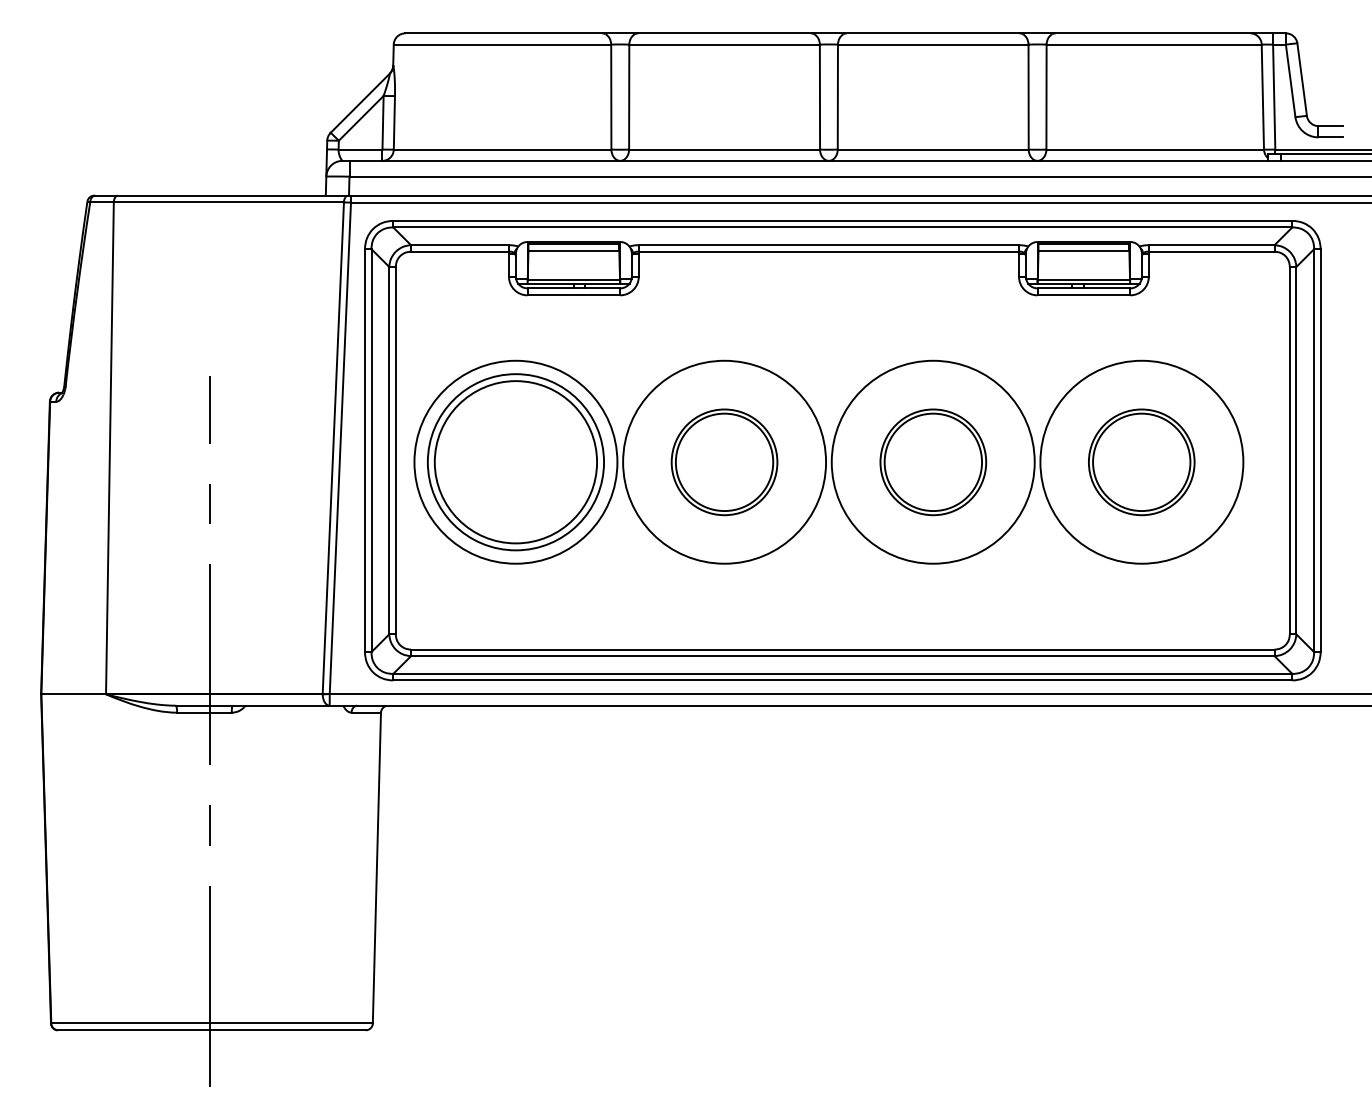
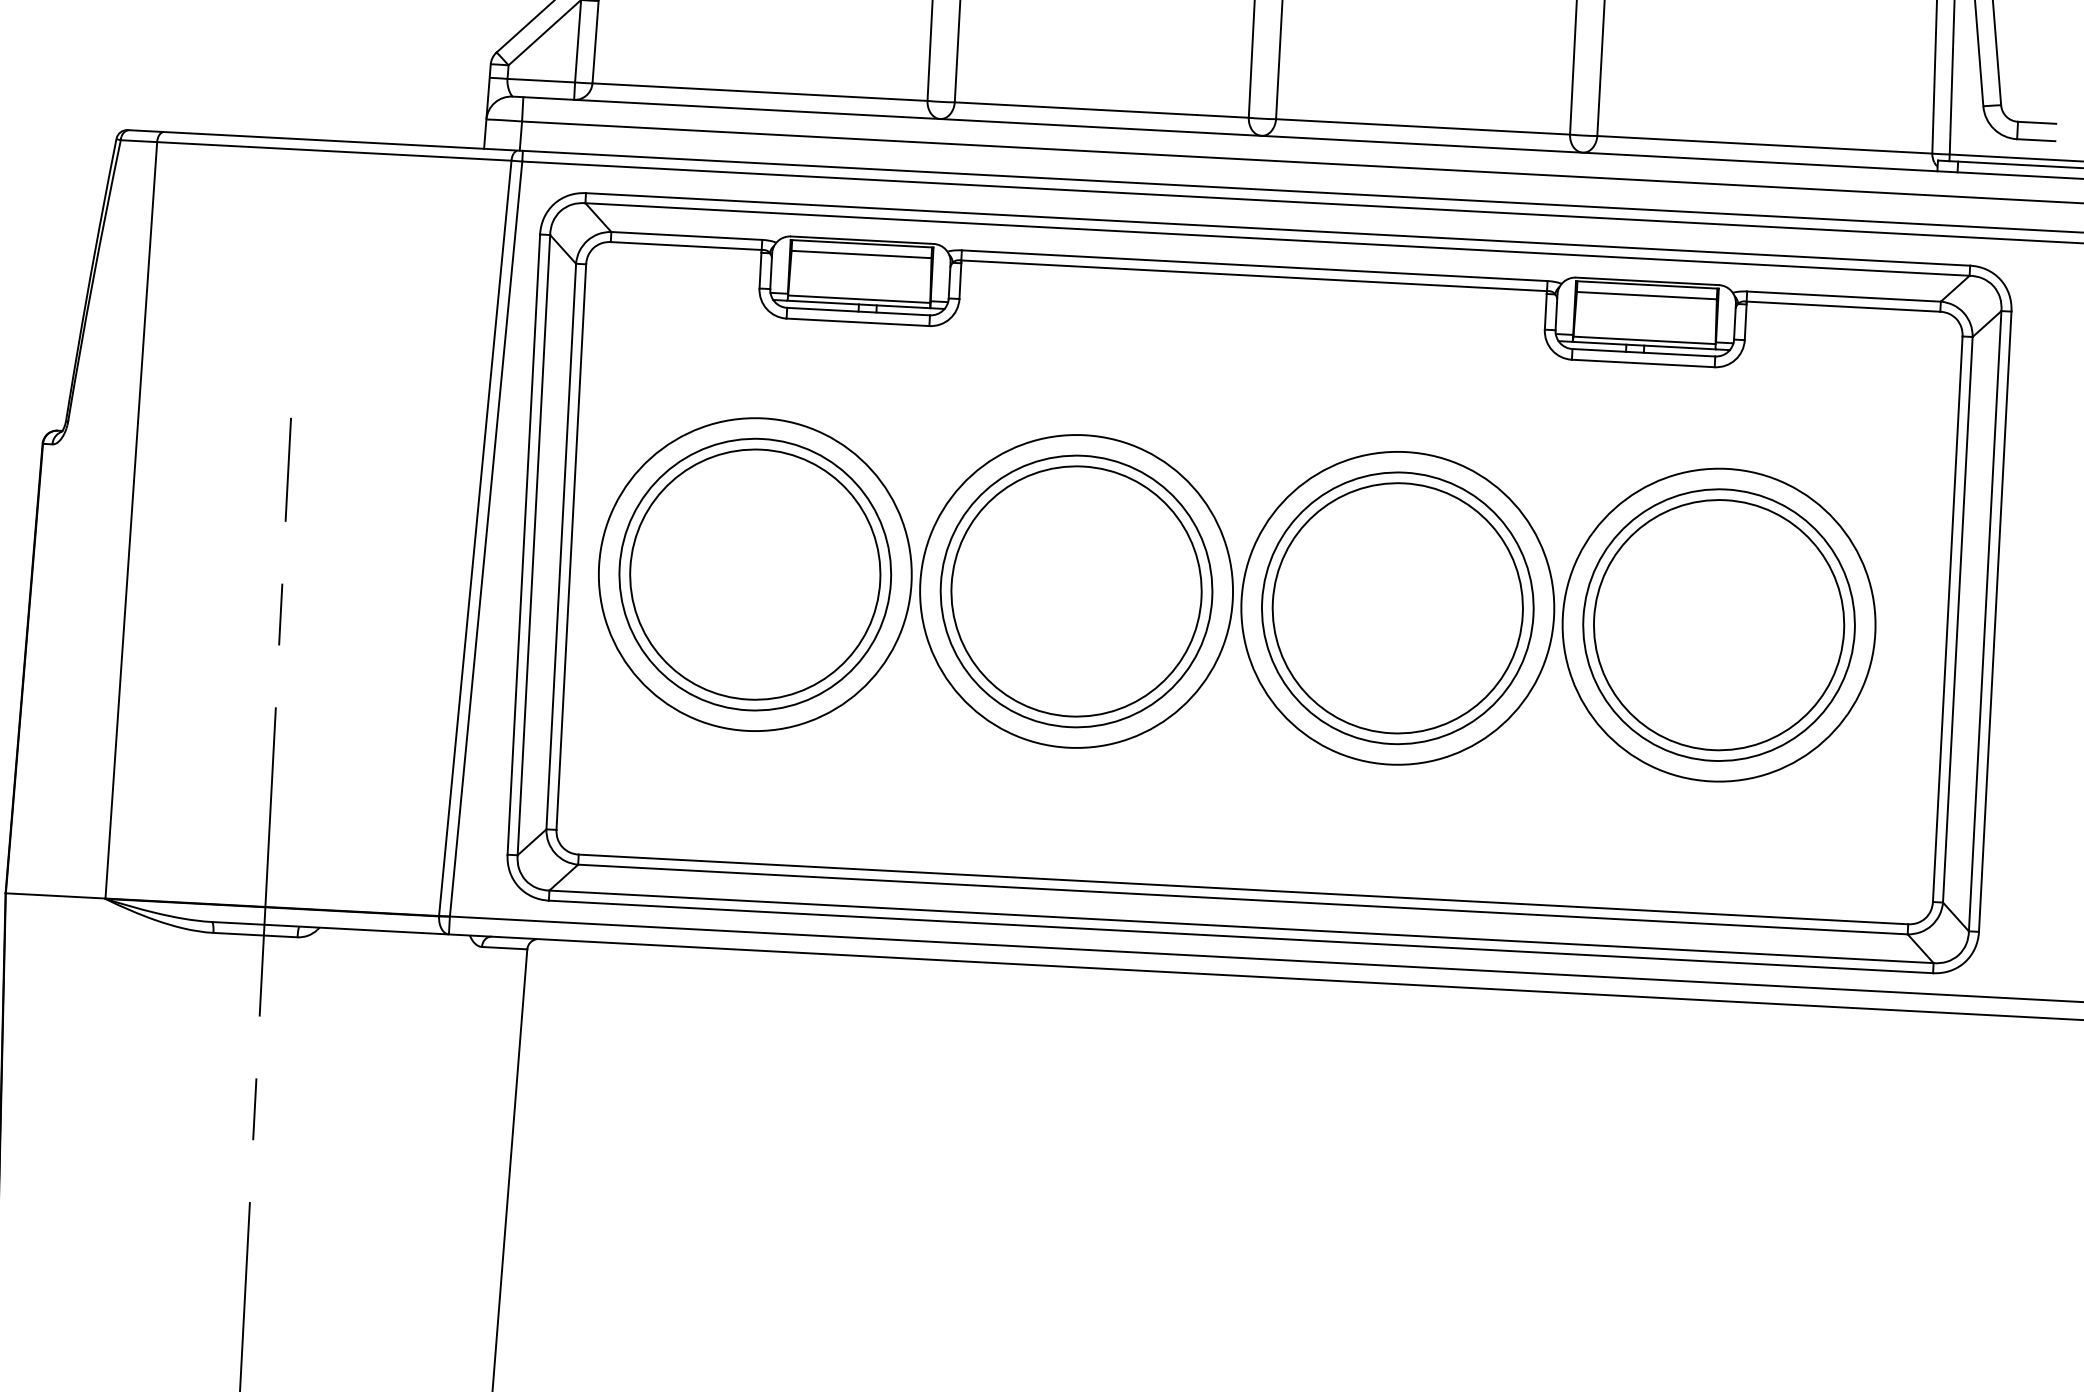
part: (724, 462) -> (1076, 591), size x1.67
part: (933, 462) -> (1398, 608), size x1.67
part: (1141, 462) -> (1718, 625), size x1.67

